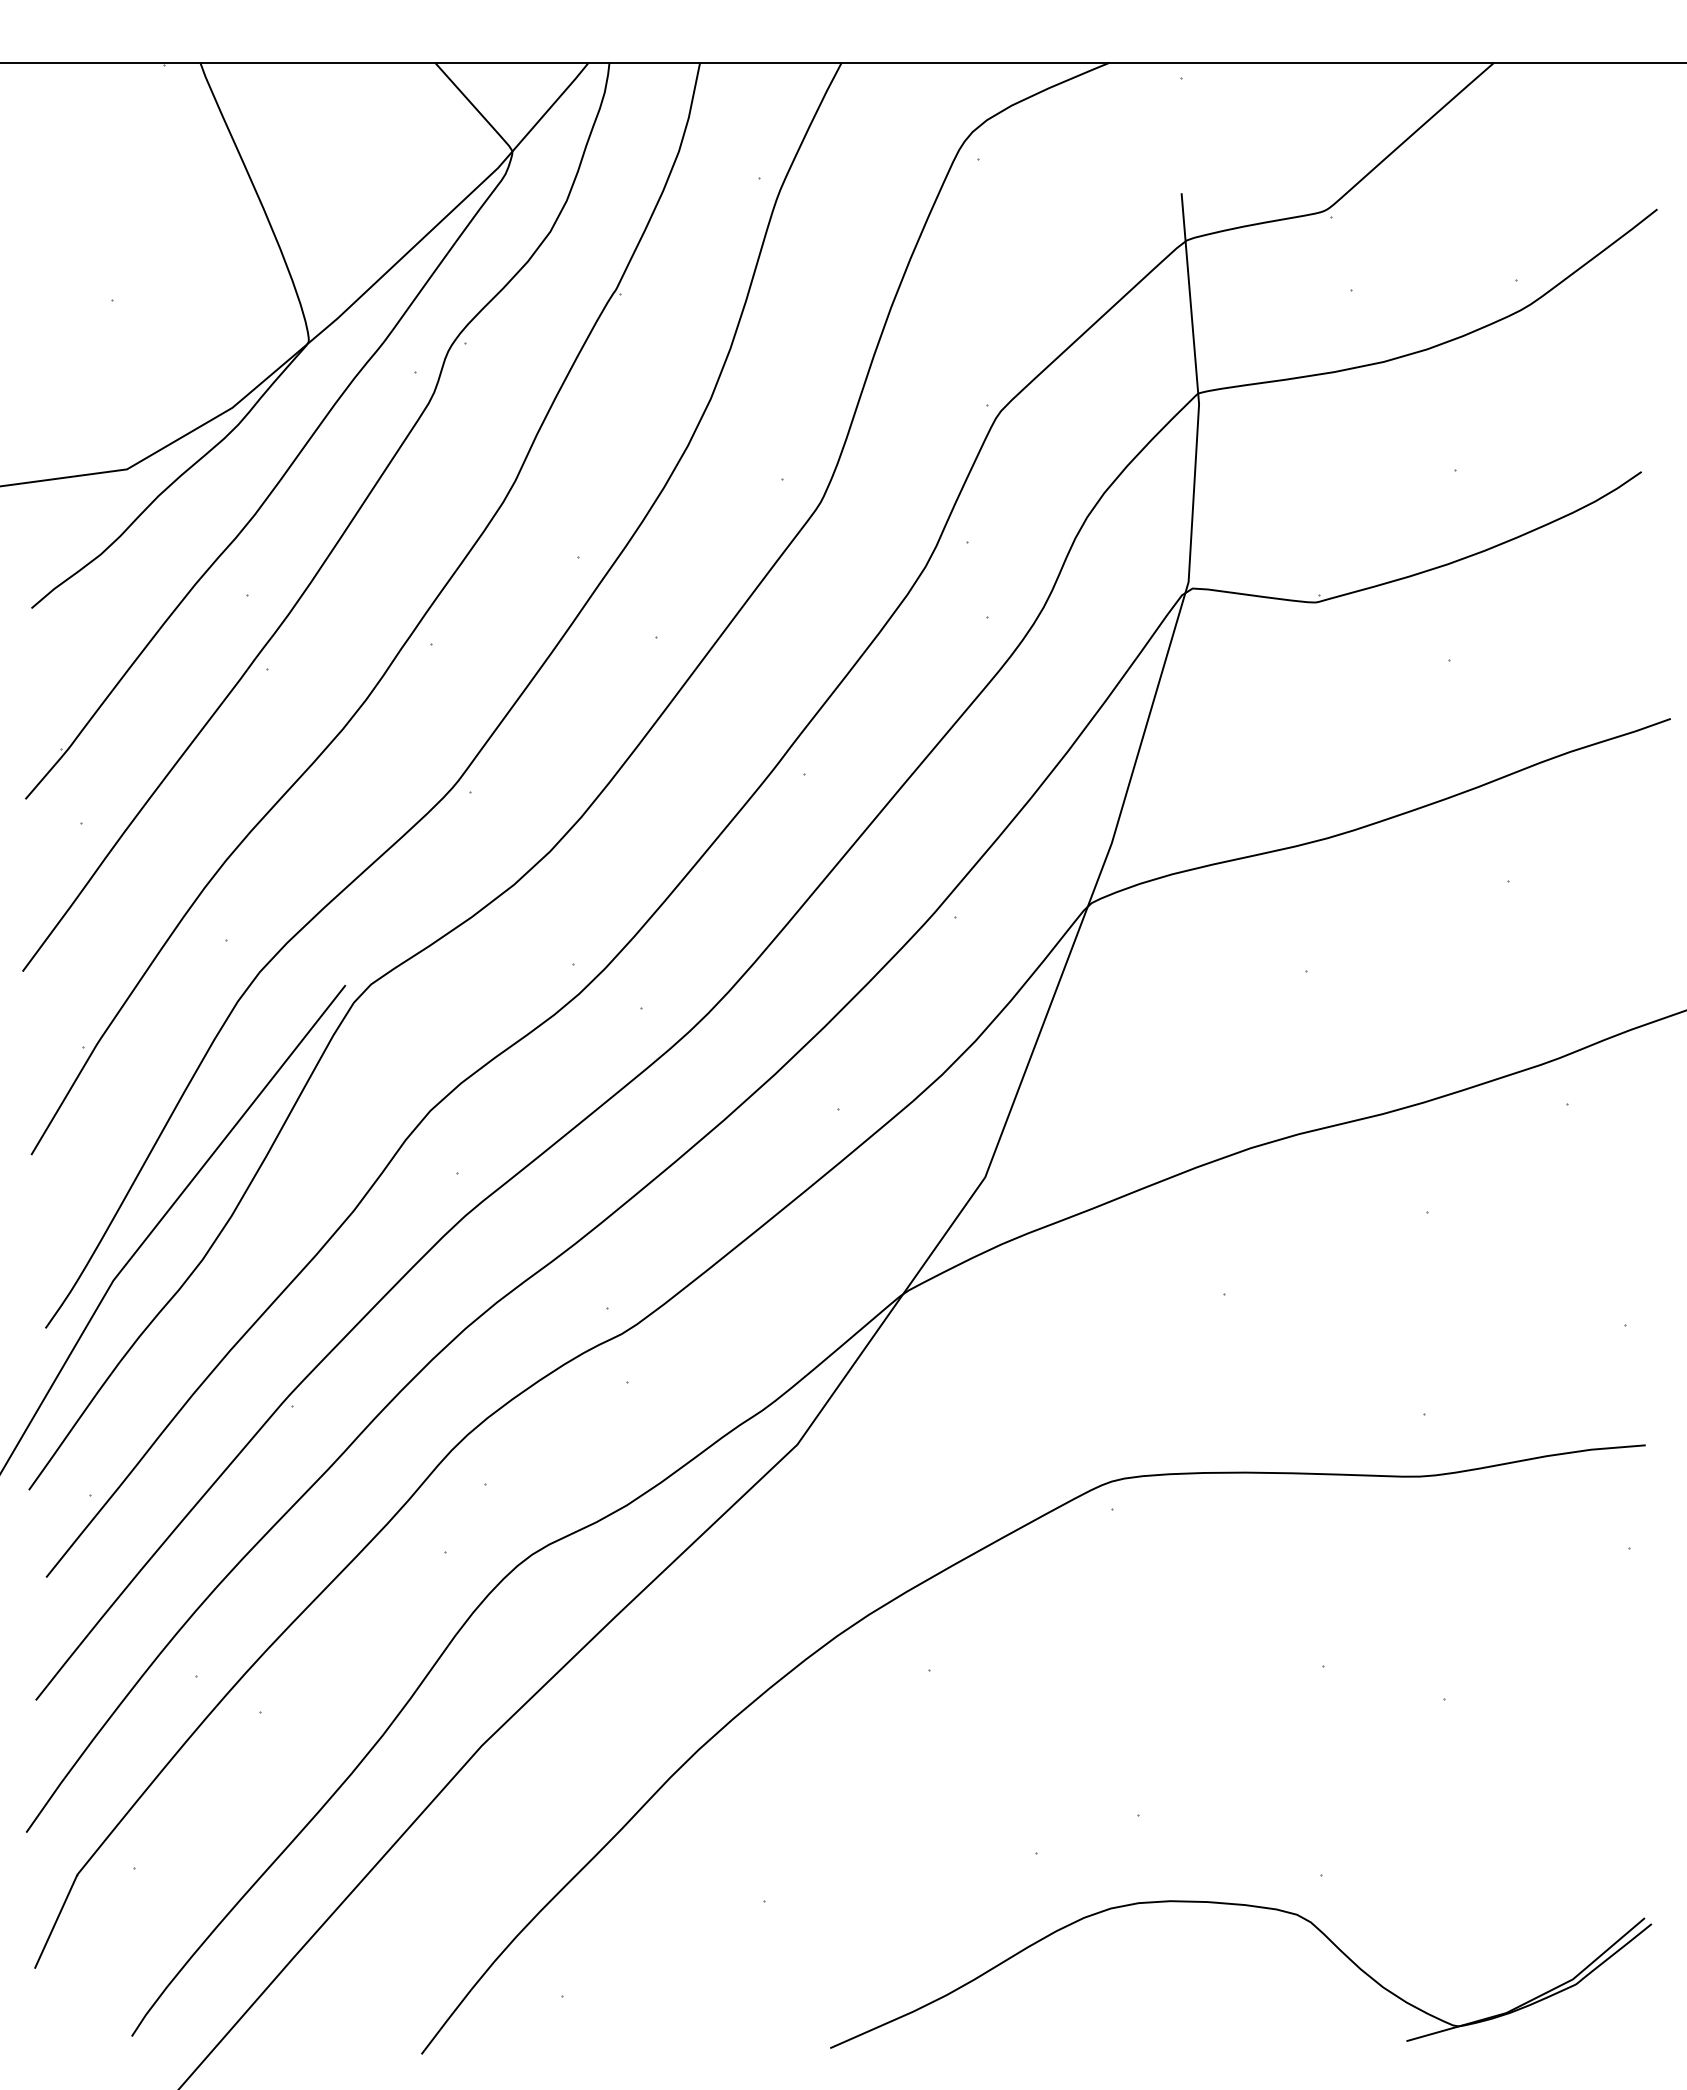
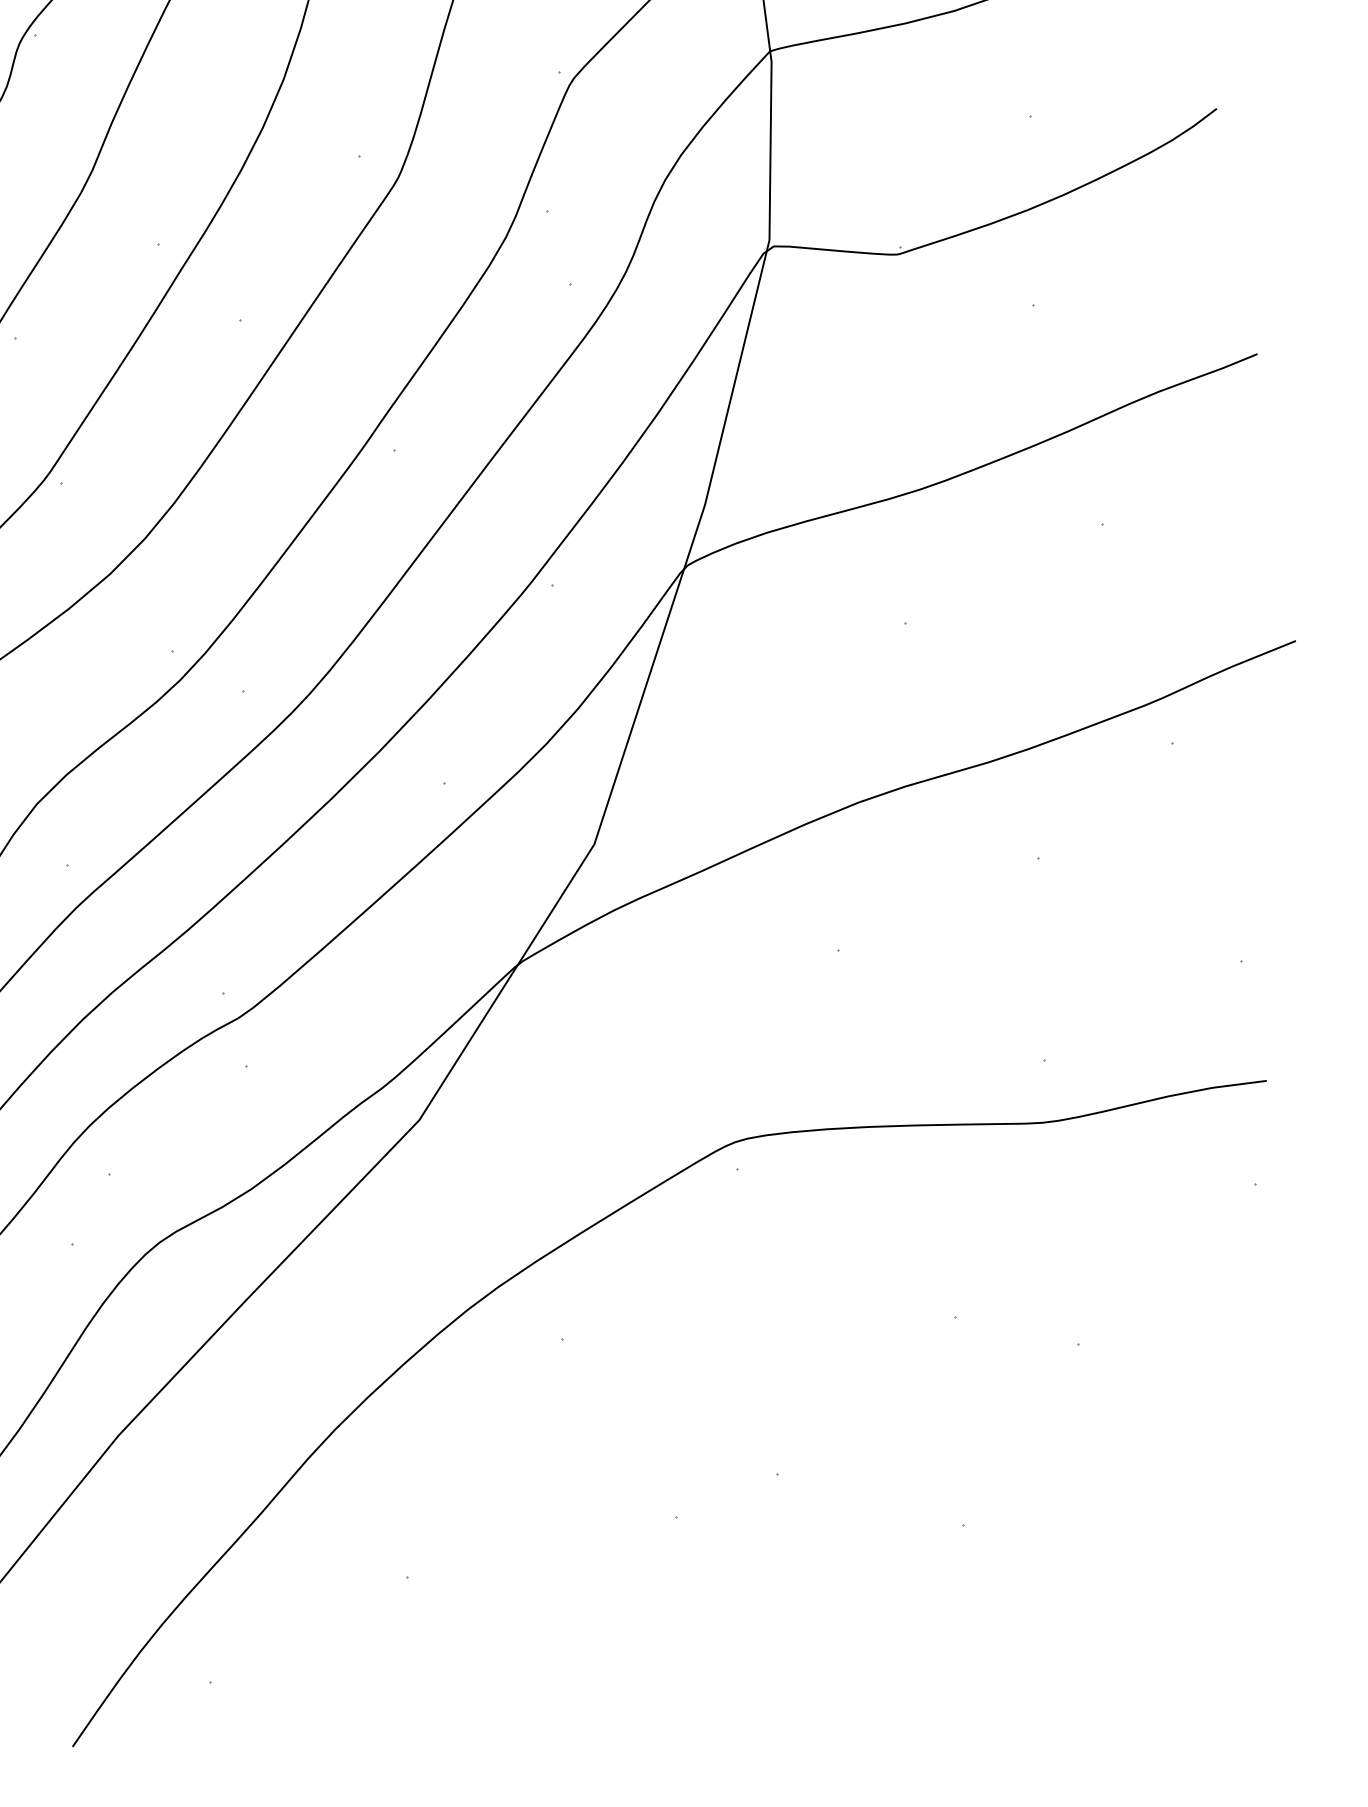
part: (1253, 1907) -> (896, 1561), removed

